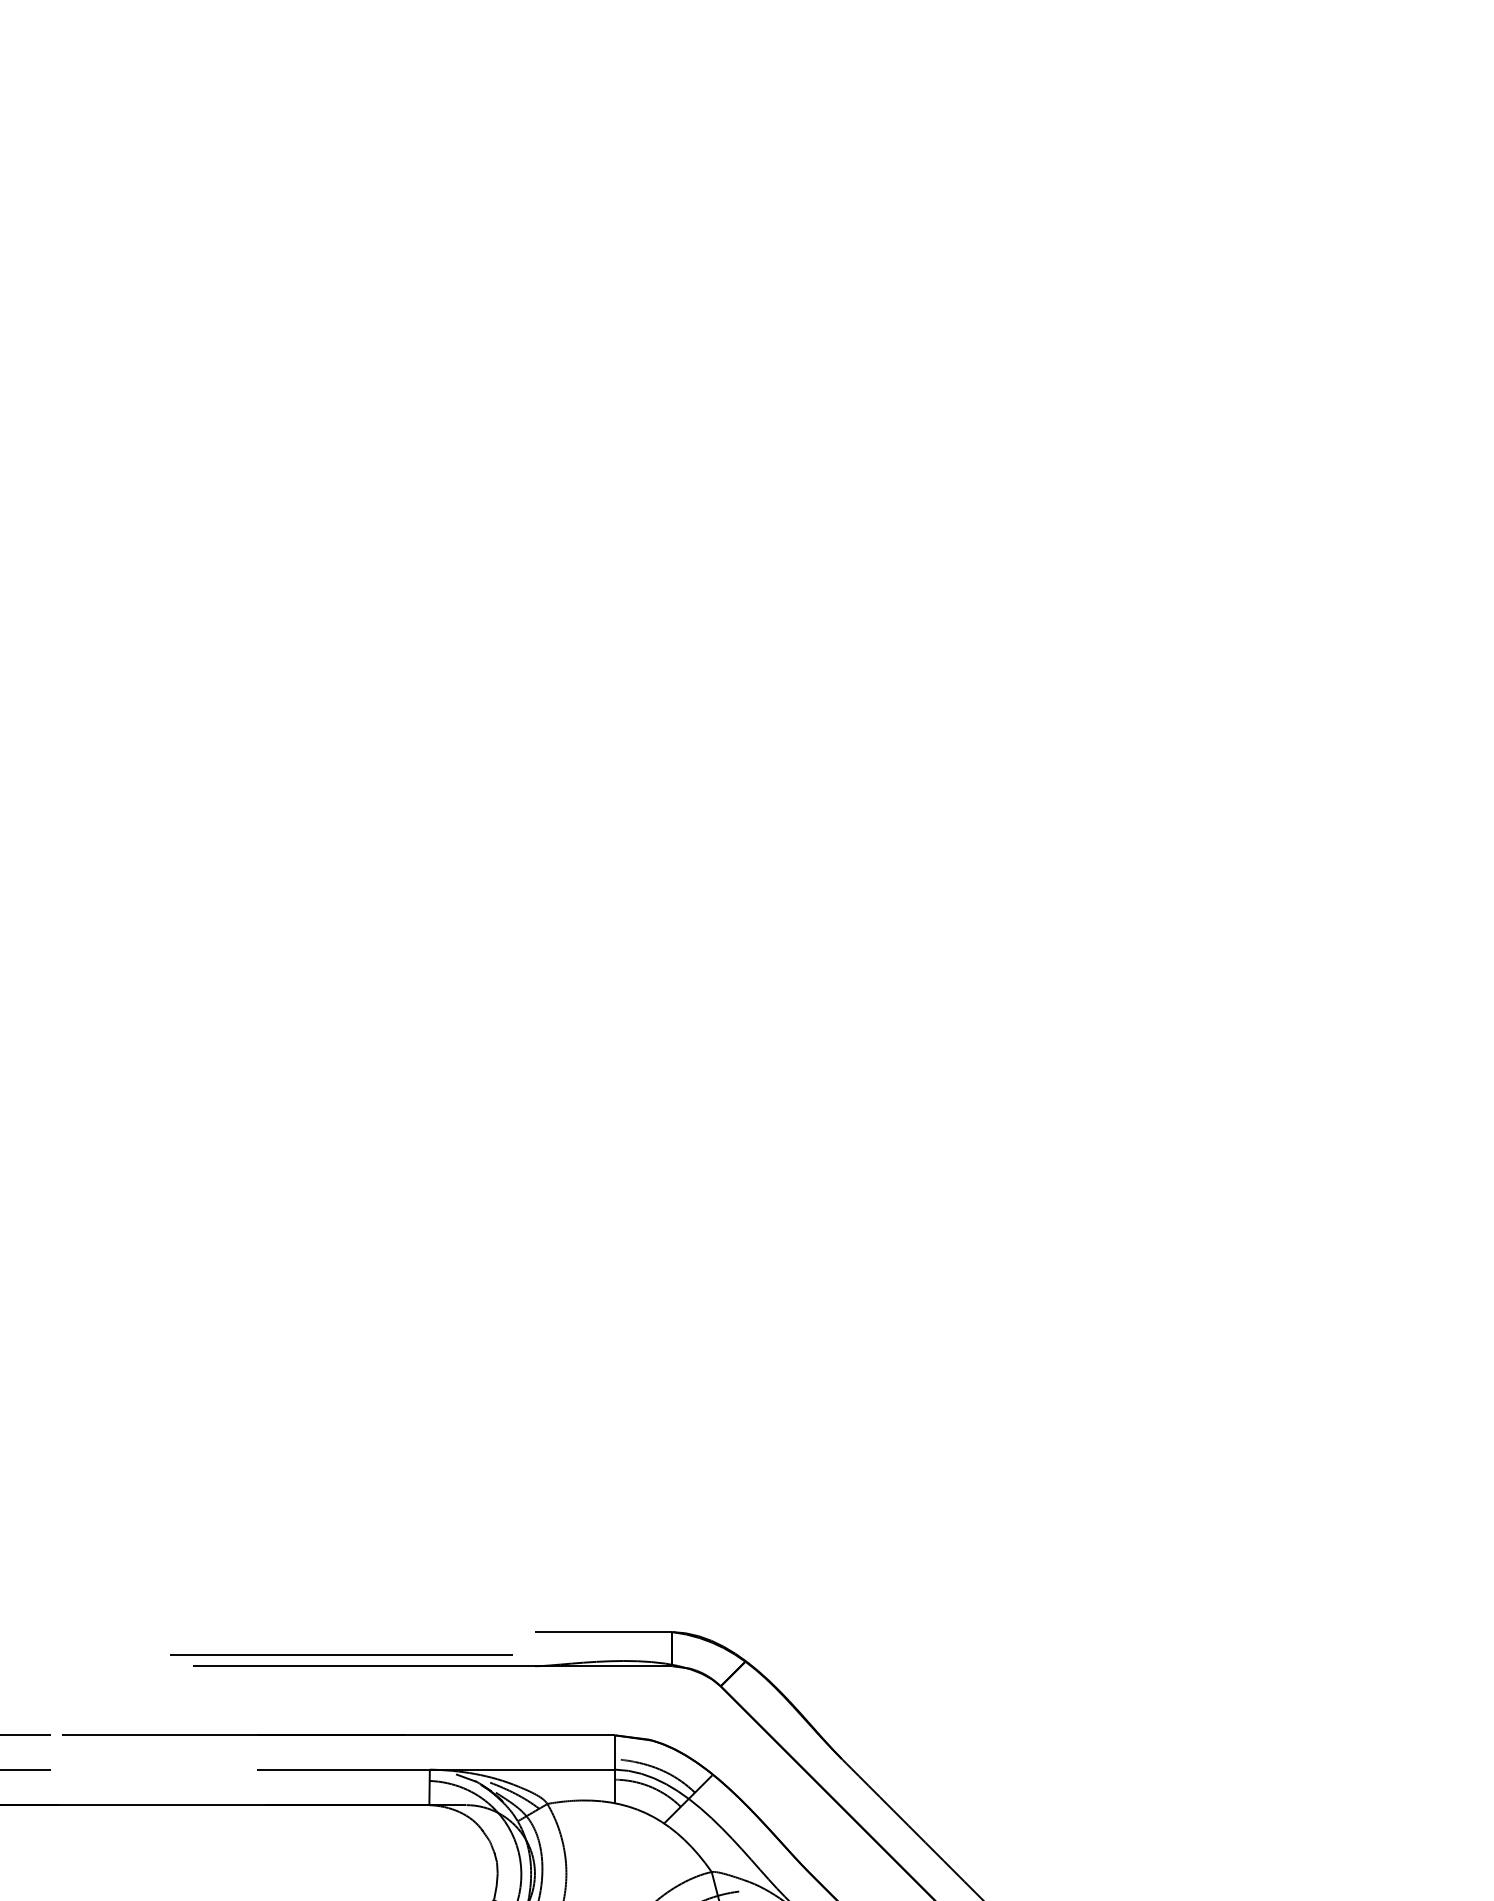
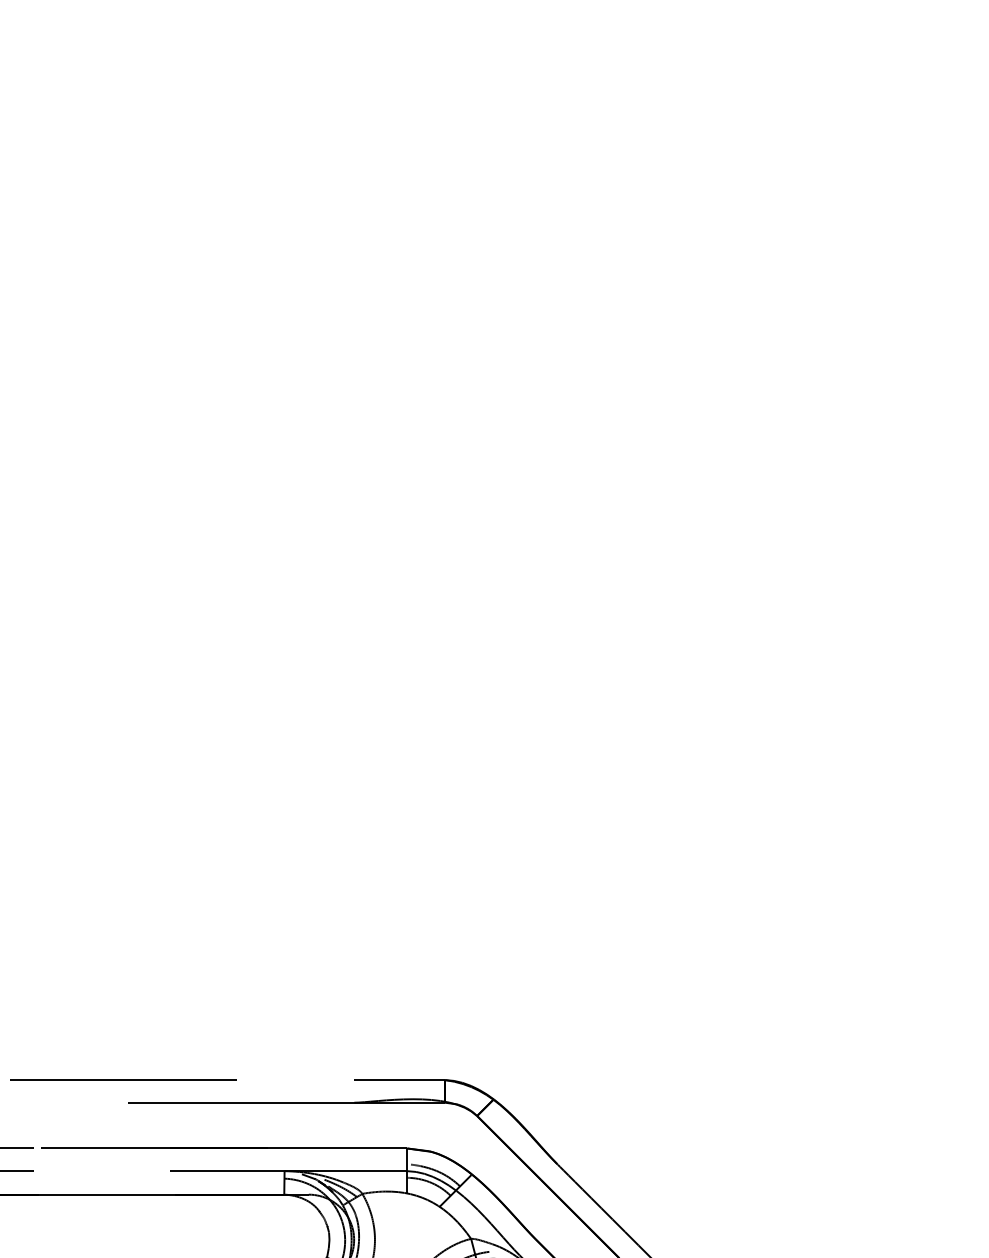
line: (342, 1653) -> (123, 1079), moved

